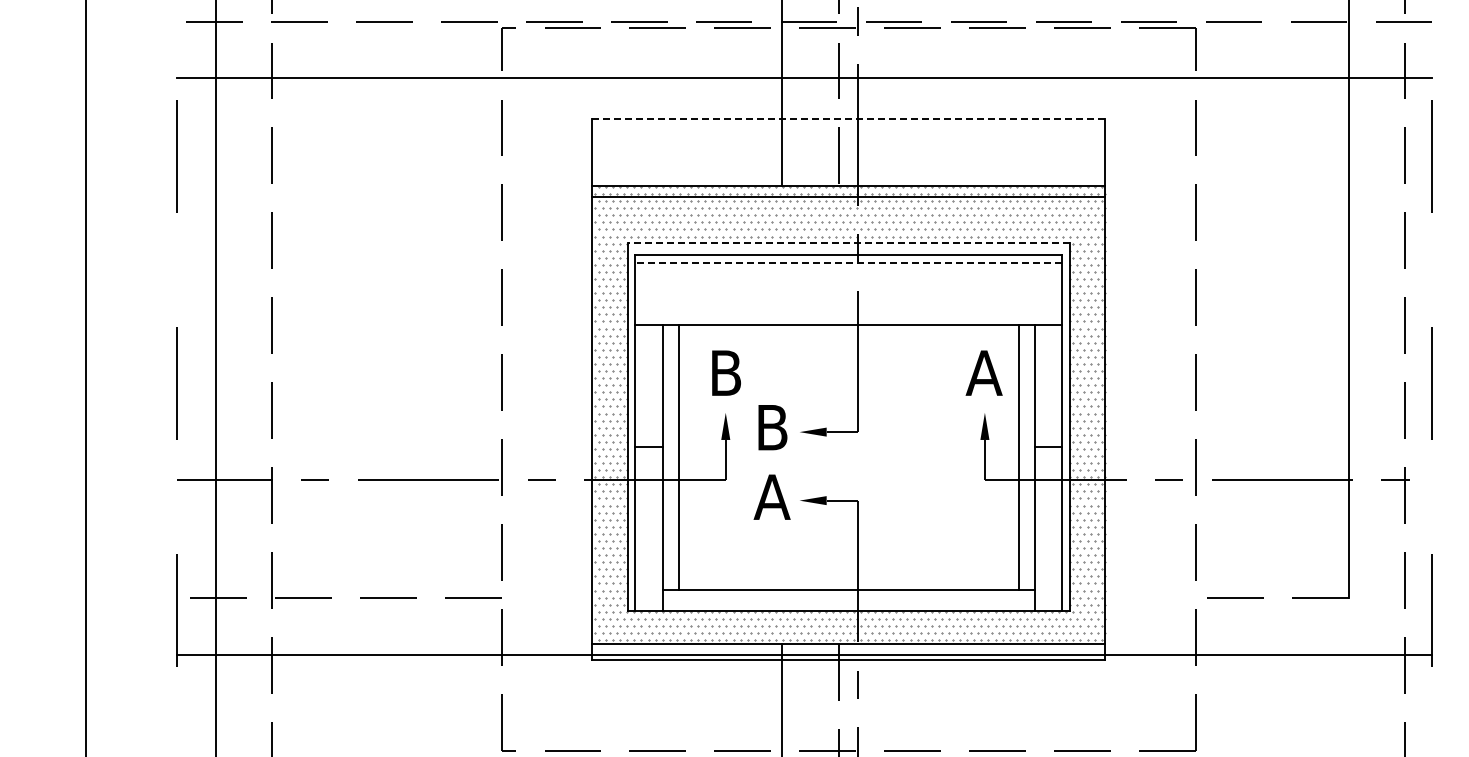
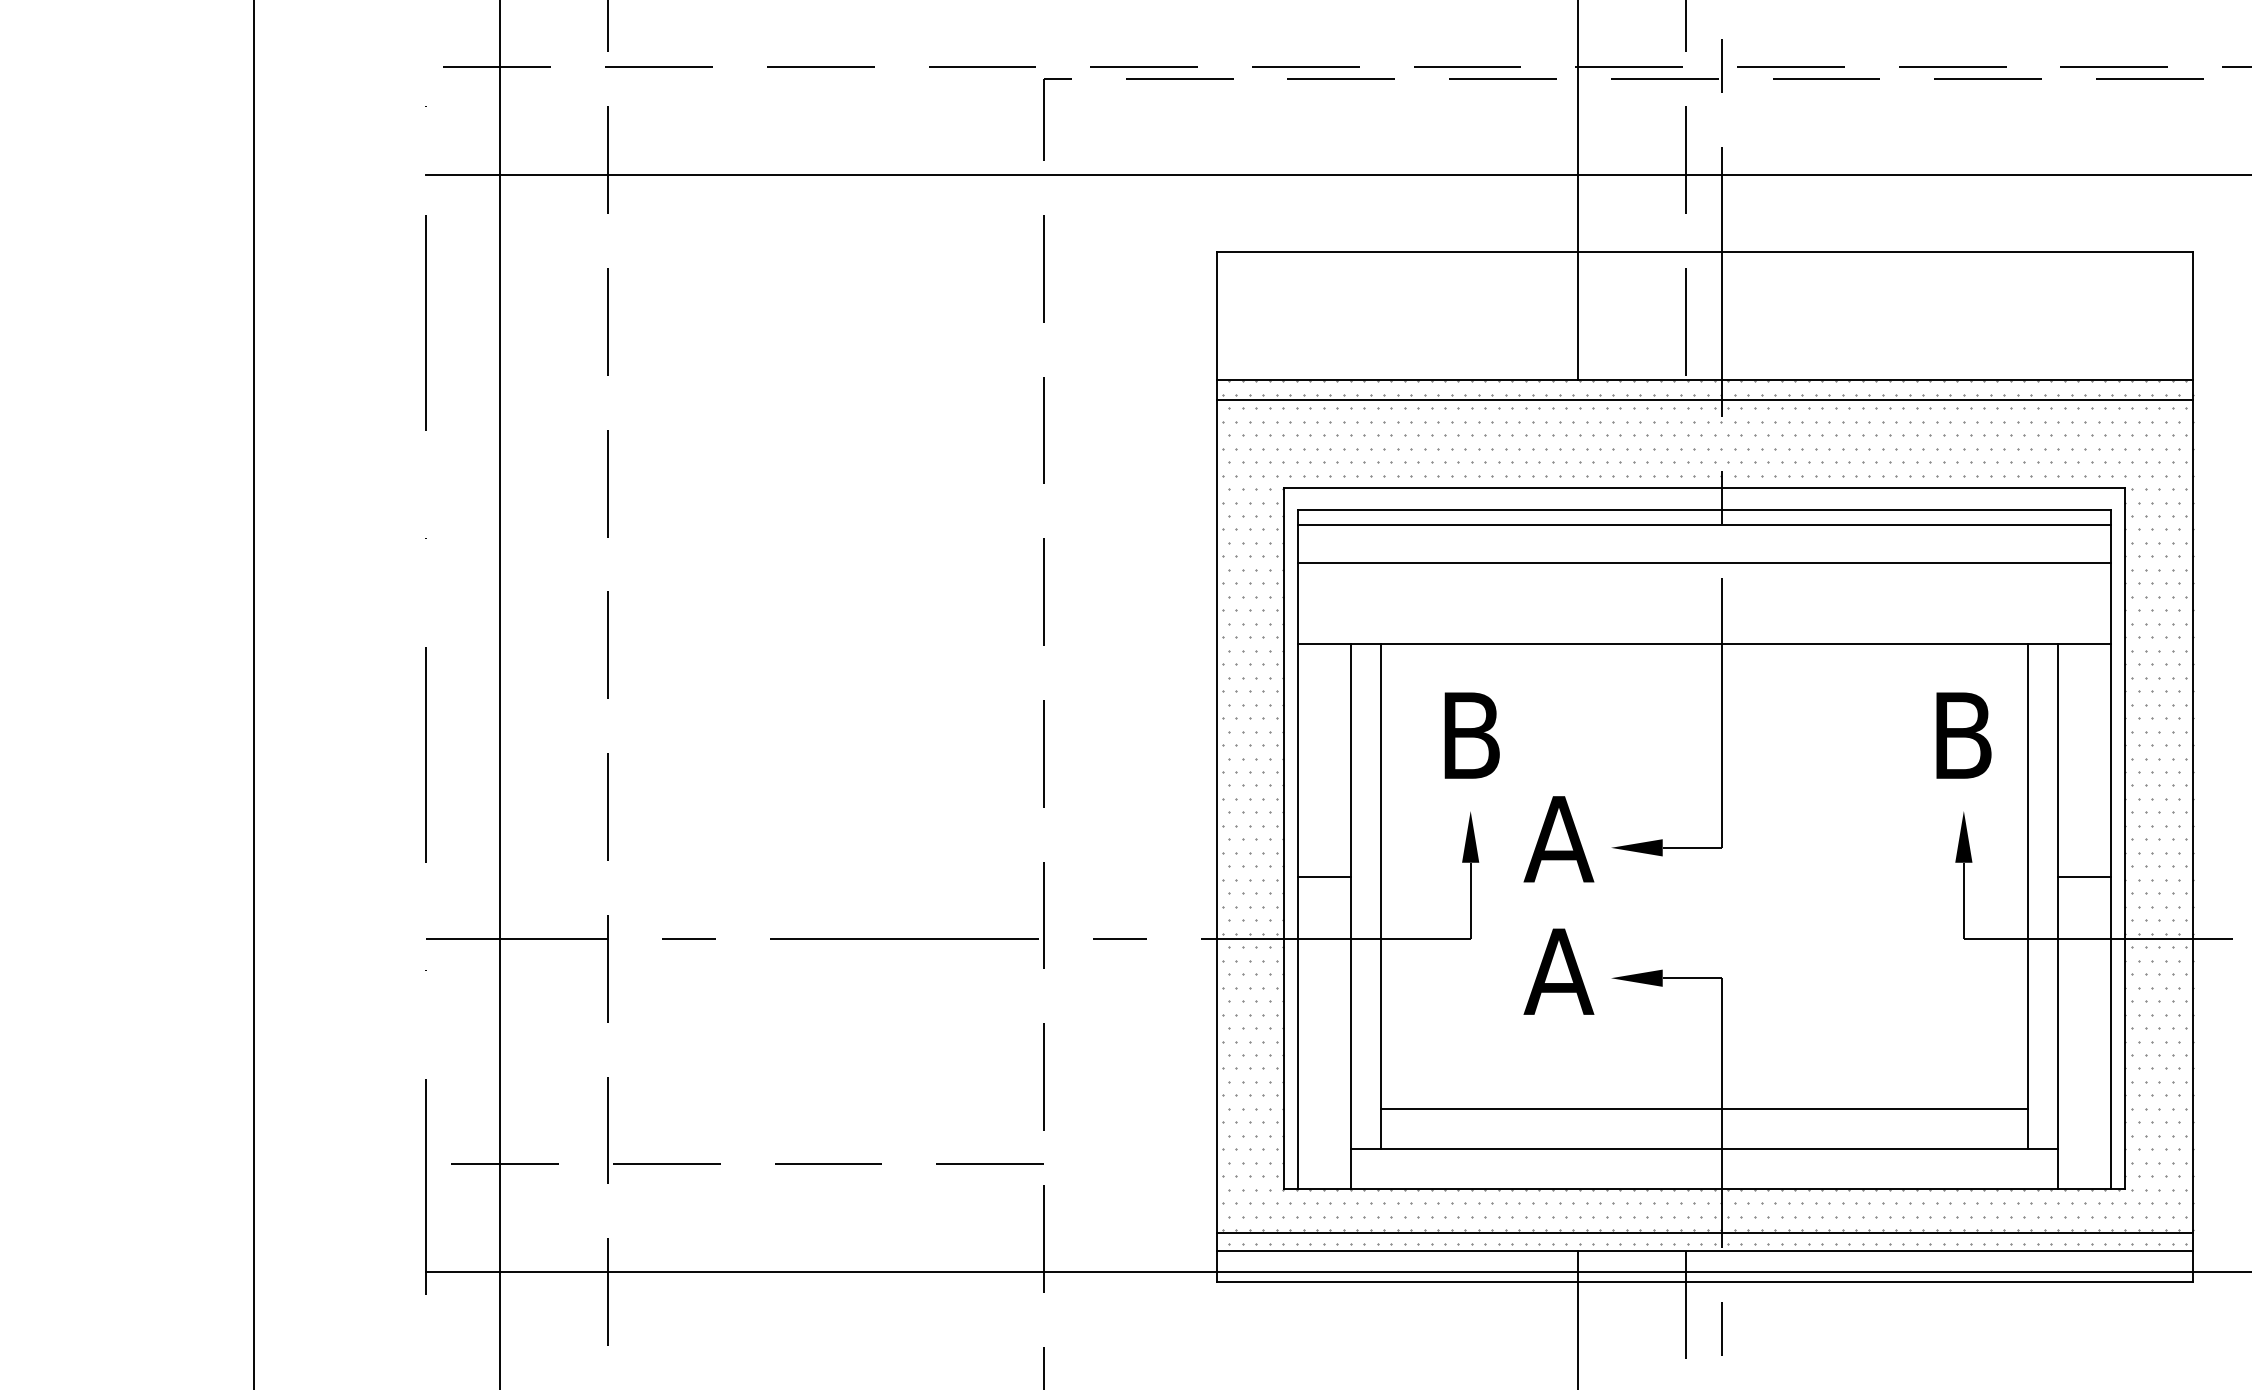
line: (848, 118) -> (1704, 250), dashed -> solid
line: (848, 243) -> (1704, 488), dashed -> solid
line: (848, 262) -> (1704, 525), dashed -> solid
line: (848, 282) -> (1704, 563), added
text: (983, 372) -> (1961, 734), A -> B
text: (771, 427) -> (1557, 839), B -> A
line: (848, 569) -> (1704, 1109), added
line: (848, 634) -> (1704, 1232), added

